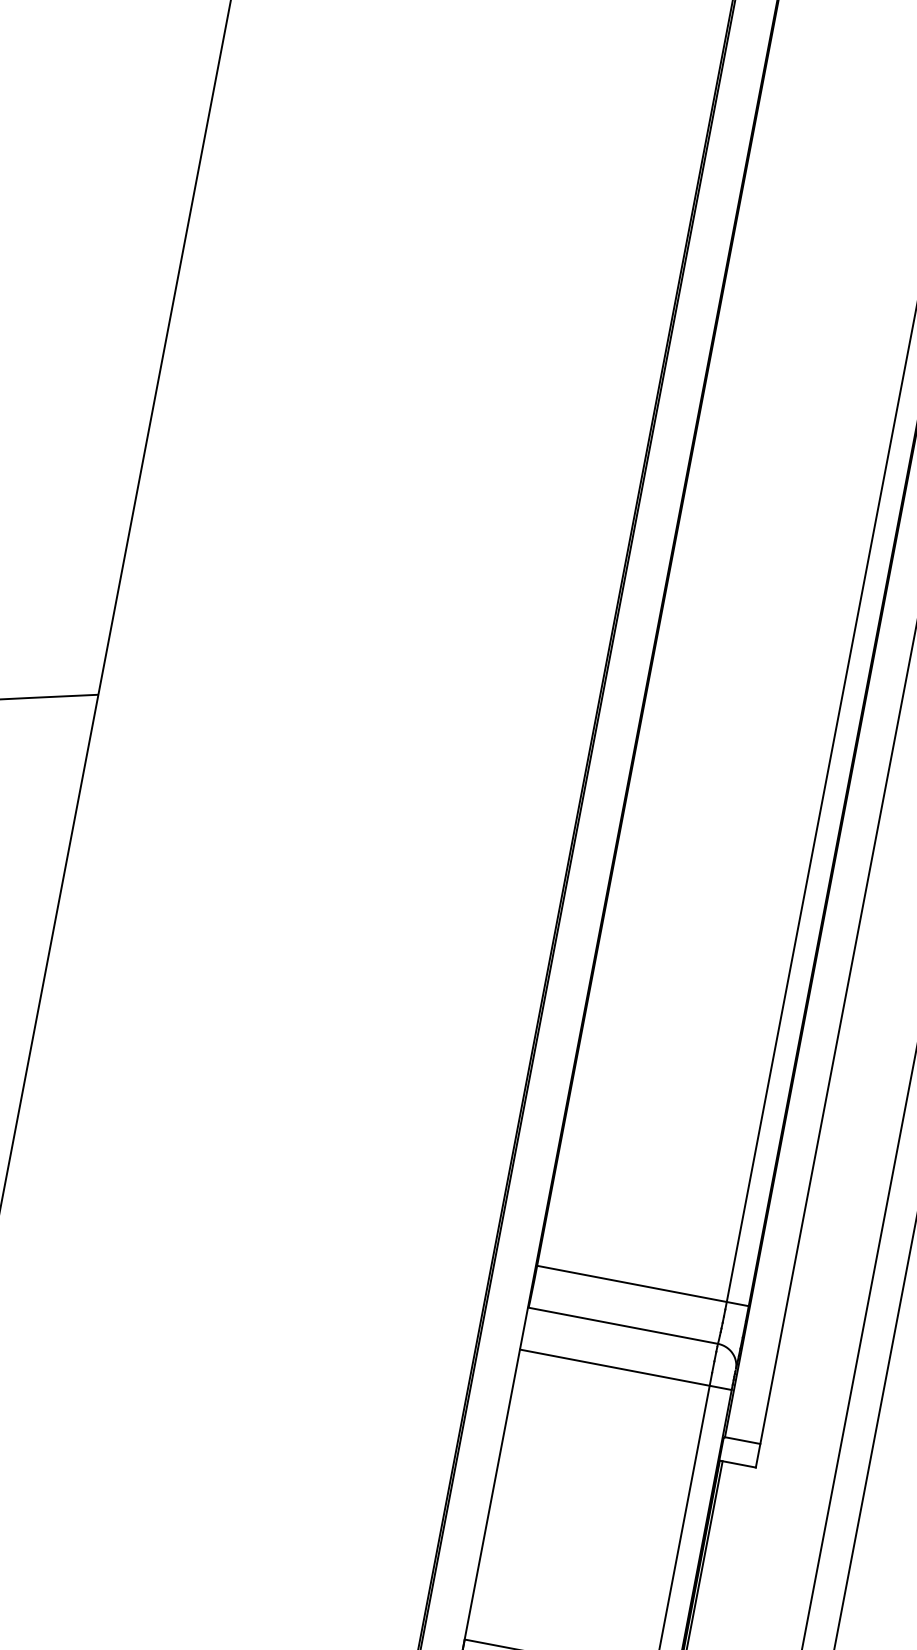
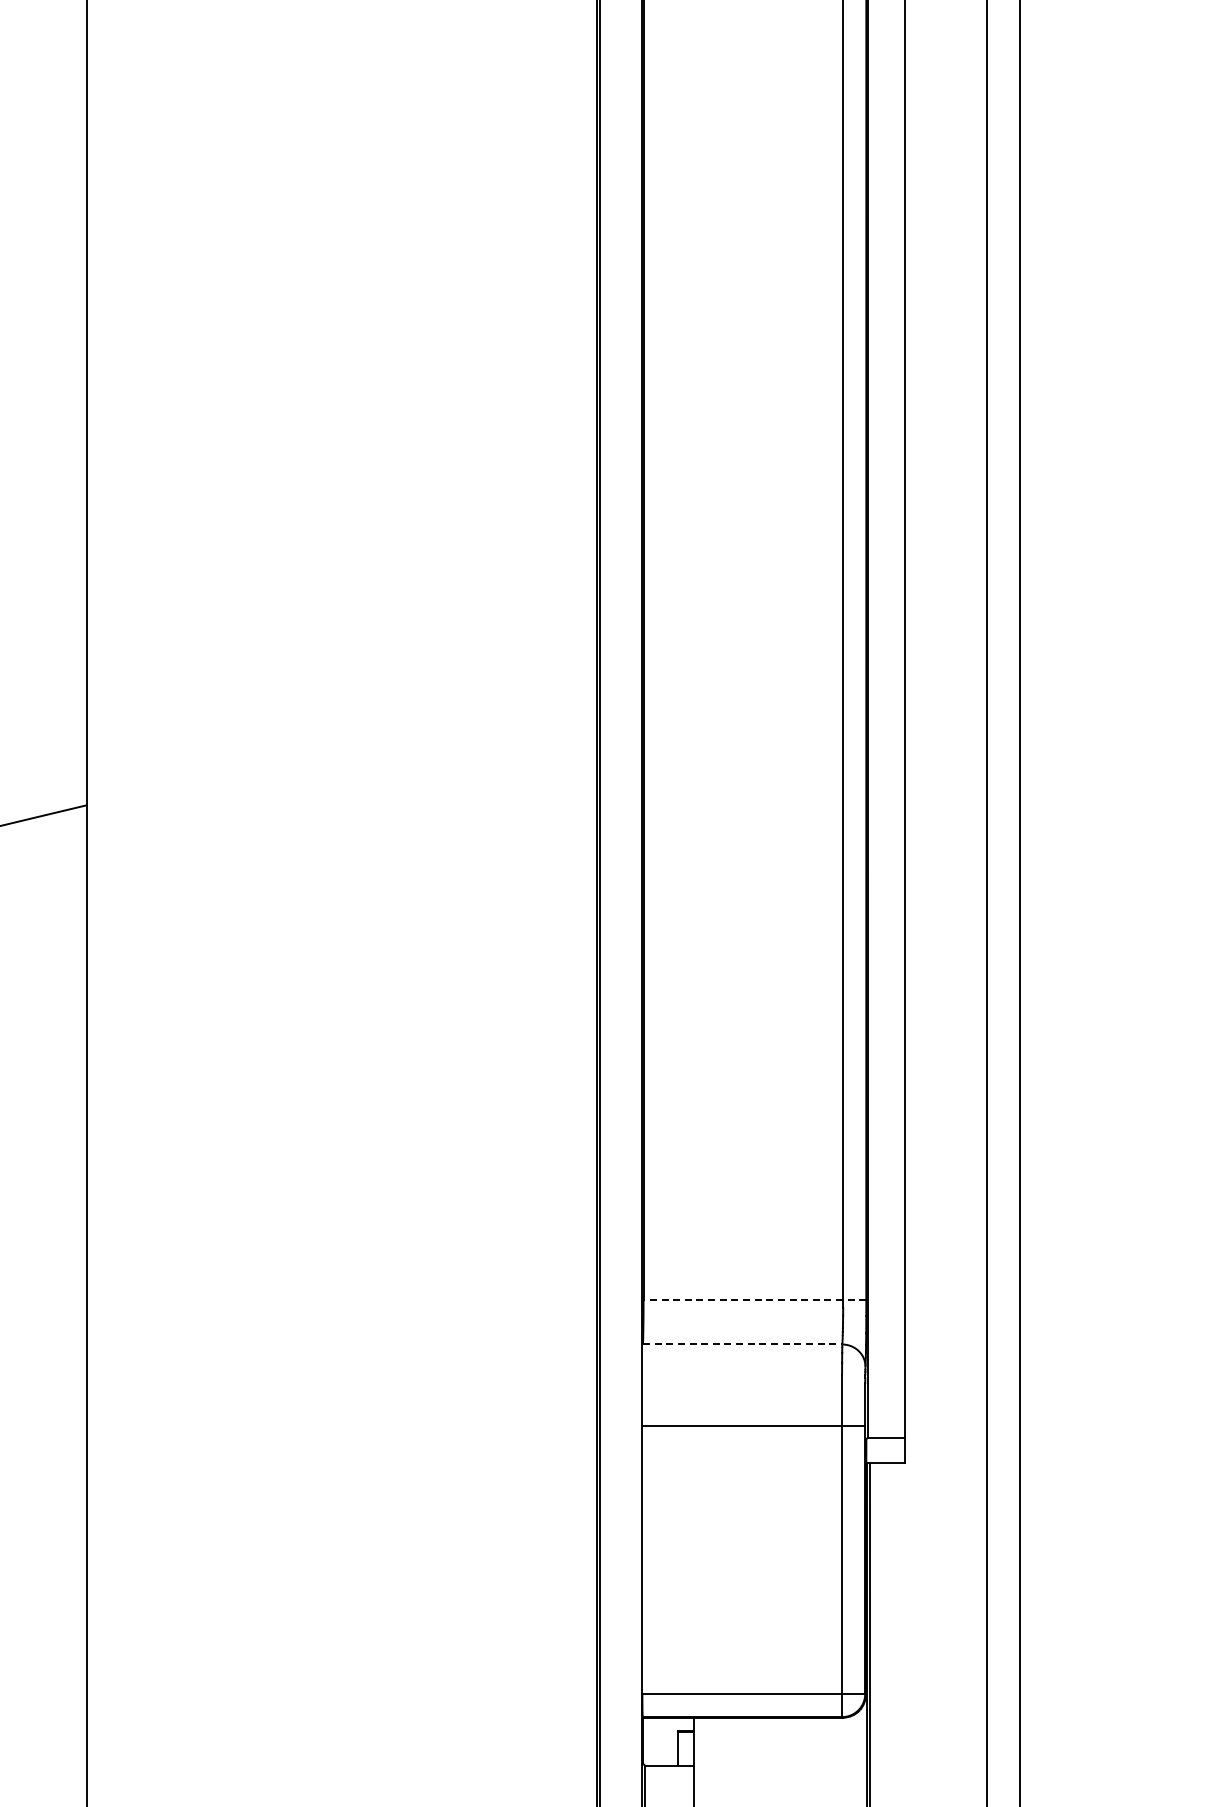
line: (642, 1286) -> (754, 1300), solid -> dashed
line: (623, 1325) -> (742, 1344), solid -> dashed
line: (625, 1369) -> (753, 1425), moved

